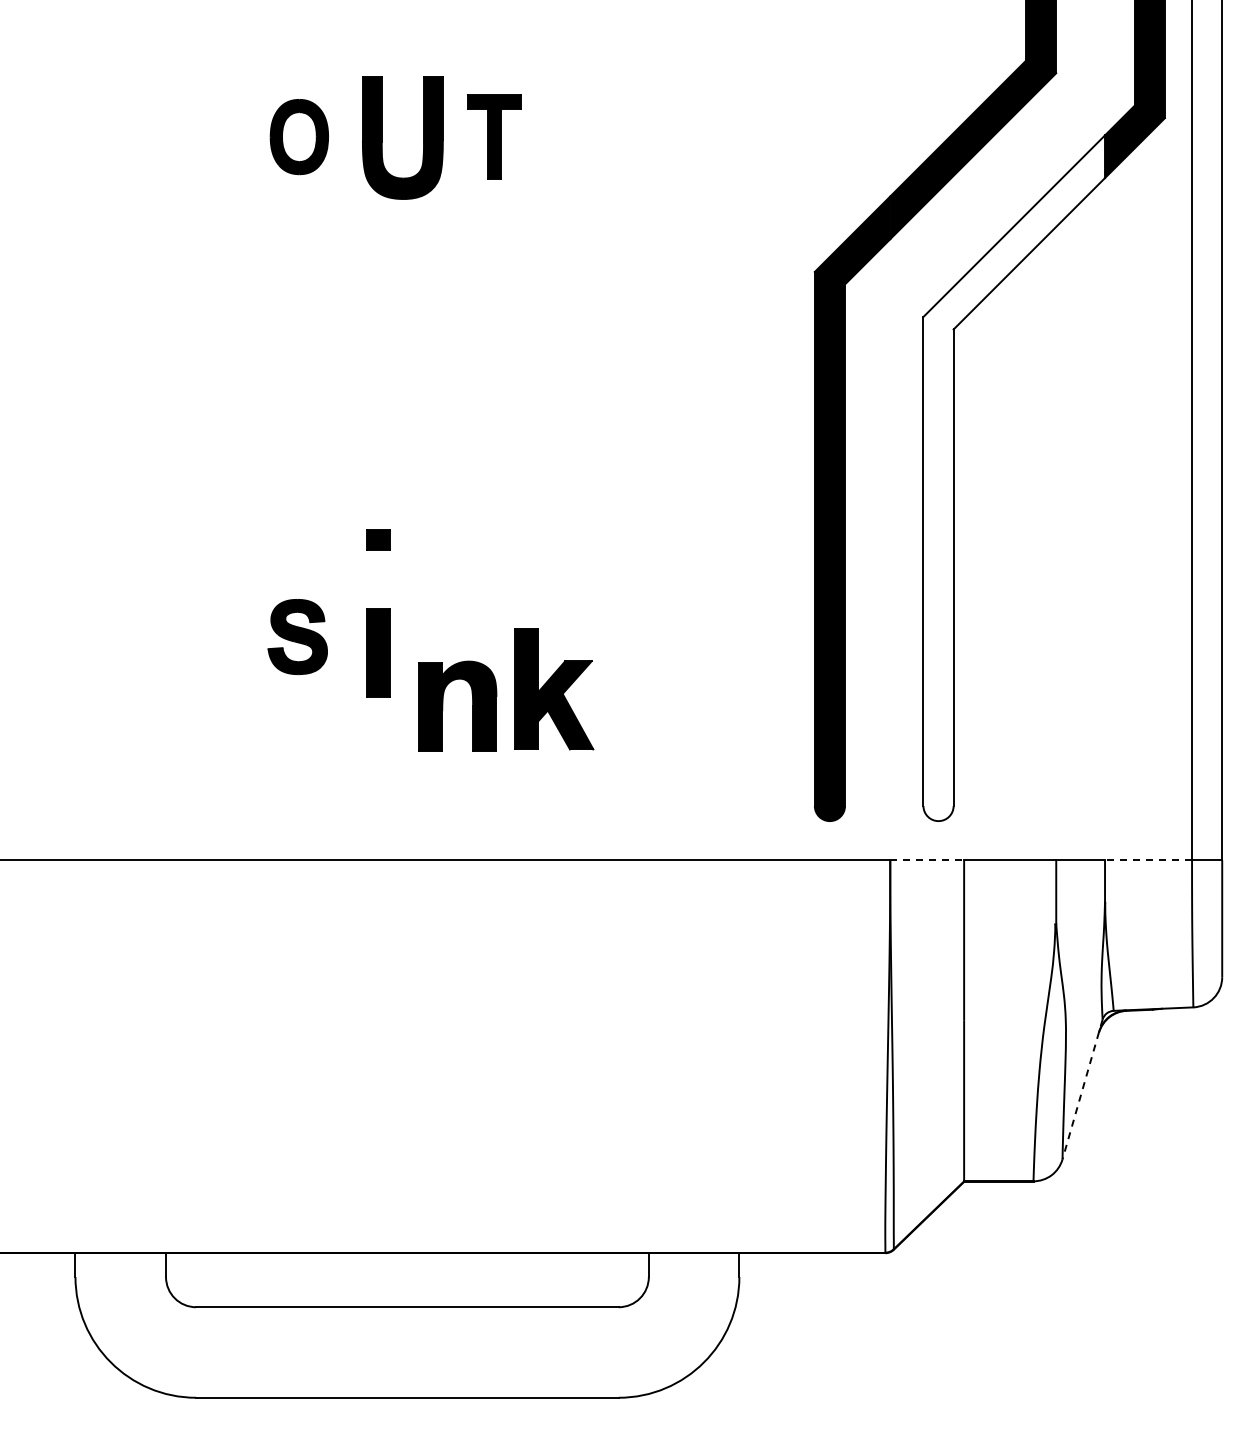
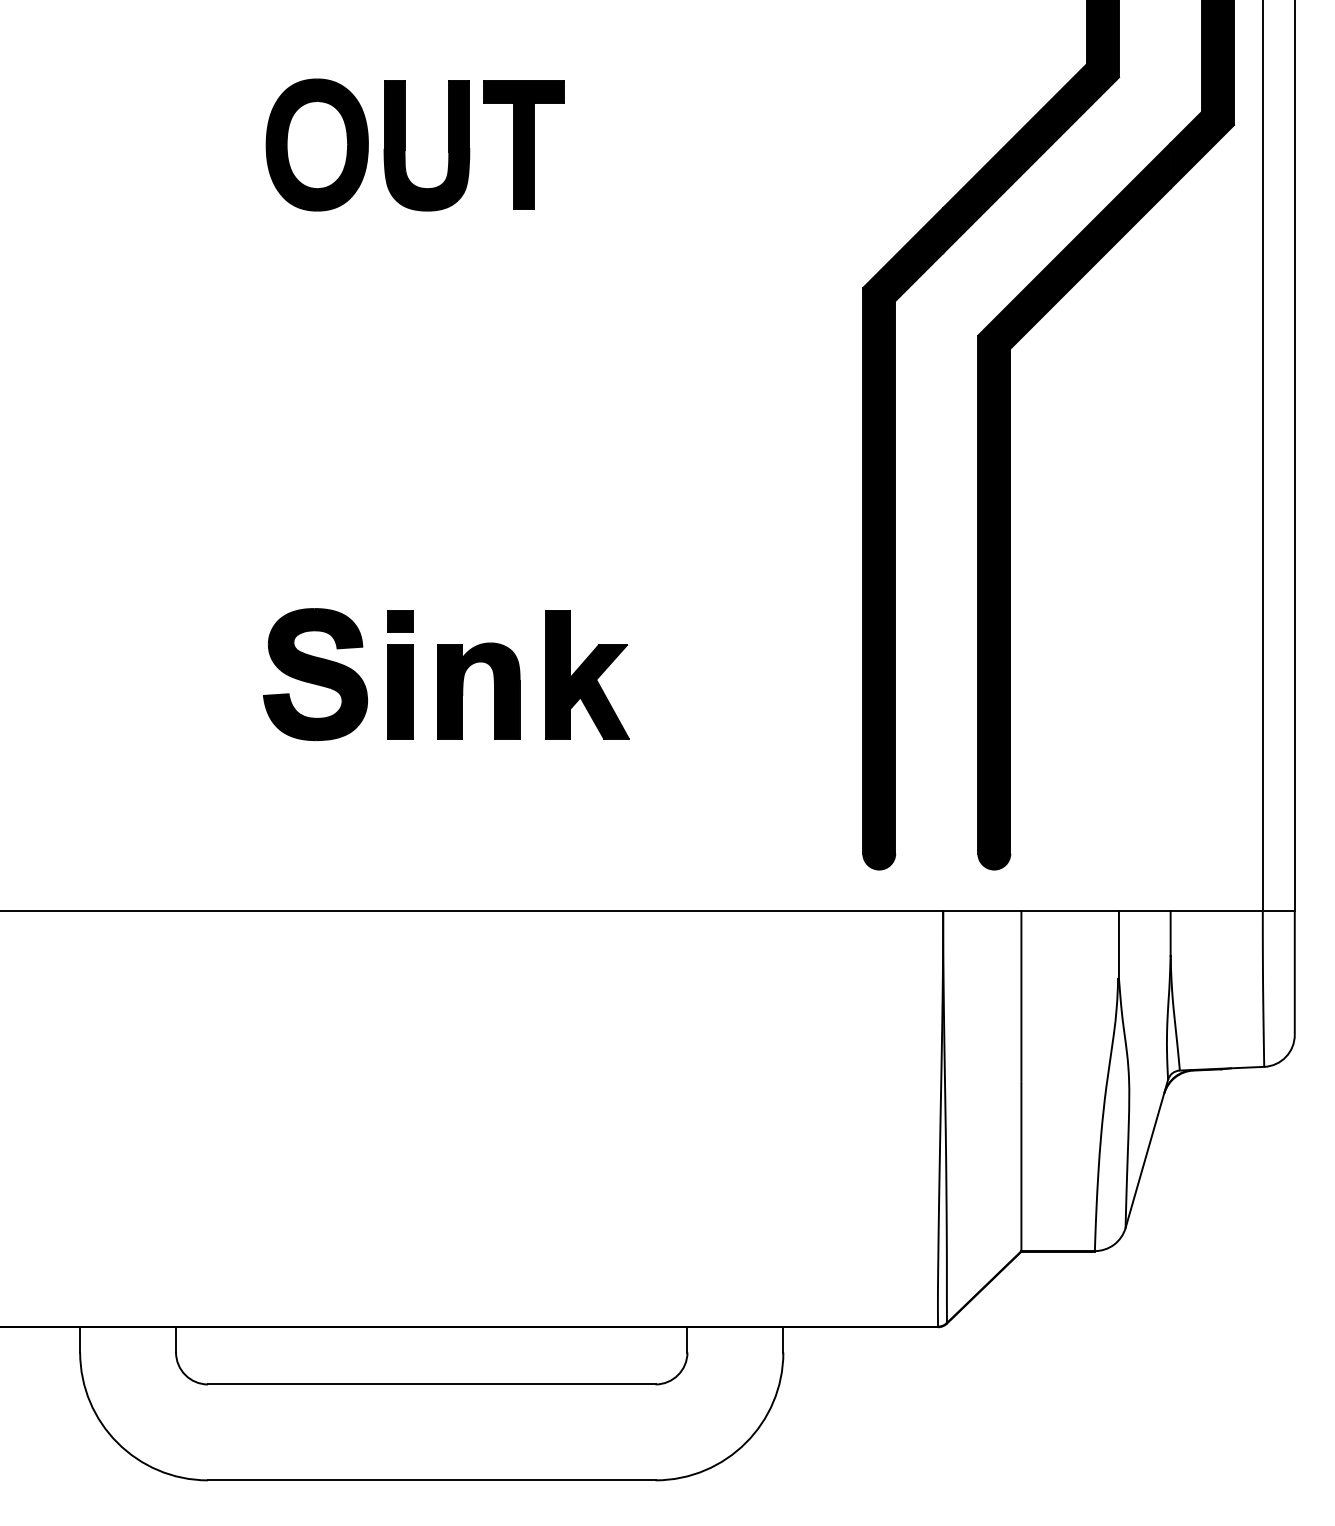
part: (299, 136) -> (317, 144), size x1.67
part: (494, 136) -> (523, 144), size x1.43
fill: (1014, 478) -> (1074, 506), added
part: (378, 539) -> (401, 621), moved
part: (297, 636) -> (315, 674), size x1.67
part: (554, 689) -> (587, 675), moved
part: (443, 705) -> (463, 689), moved
line: (927, 860) -> (982, 911), dashed -> solid
line: (1148, 860) -> (1216, 911), dashed -> solid
line: (1082, 1089) -> (1146, 1153), dashed -> solid

